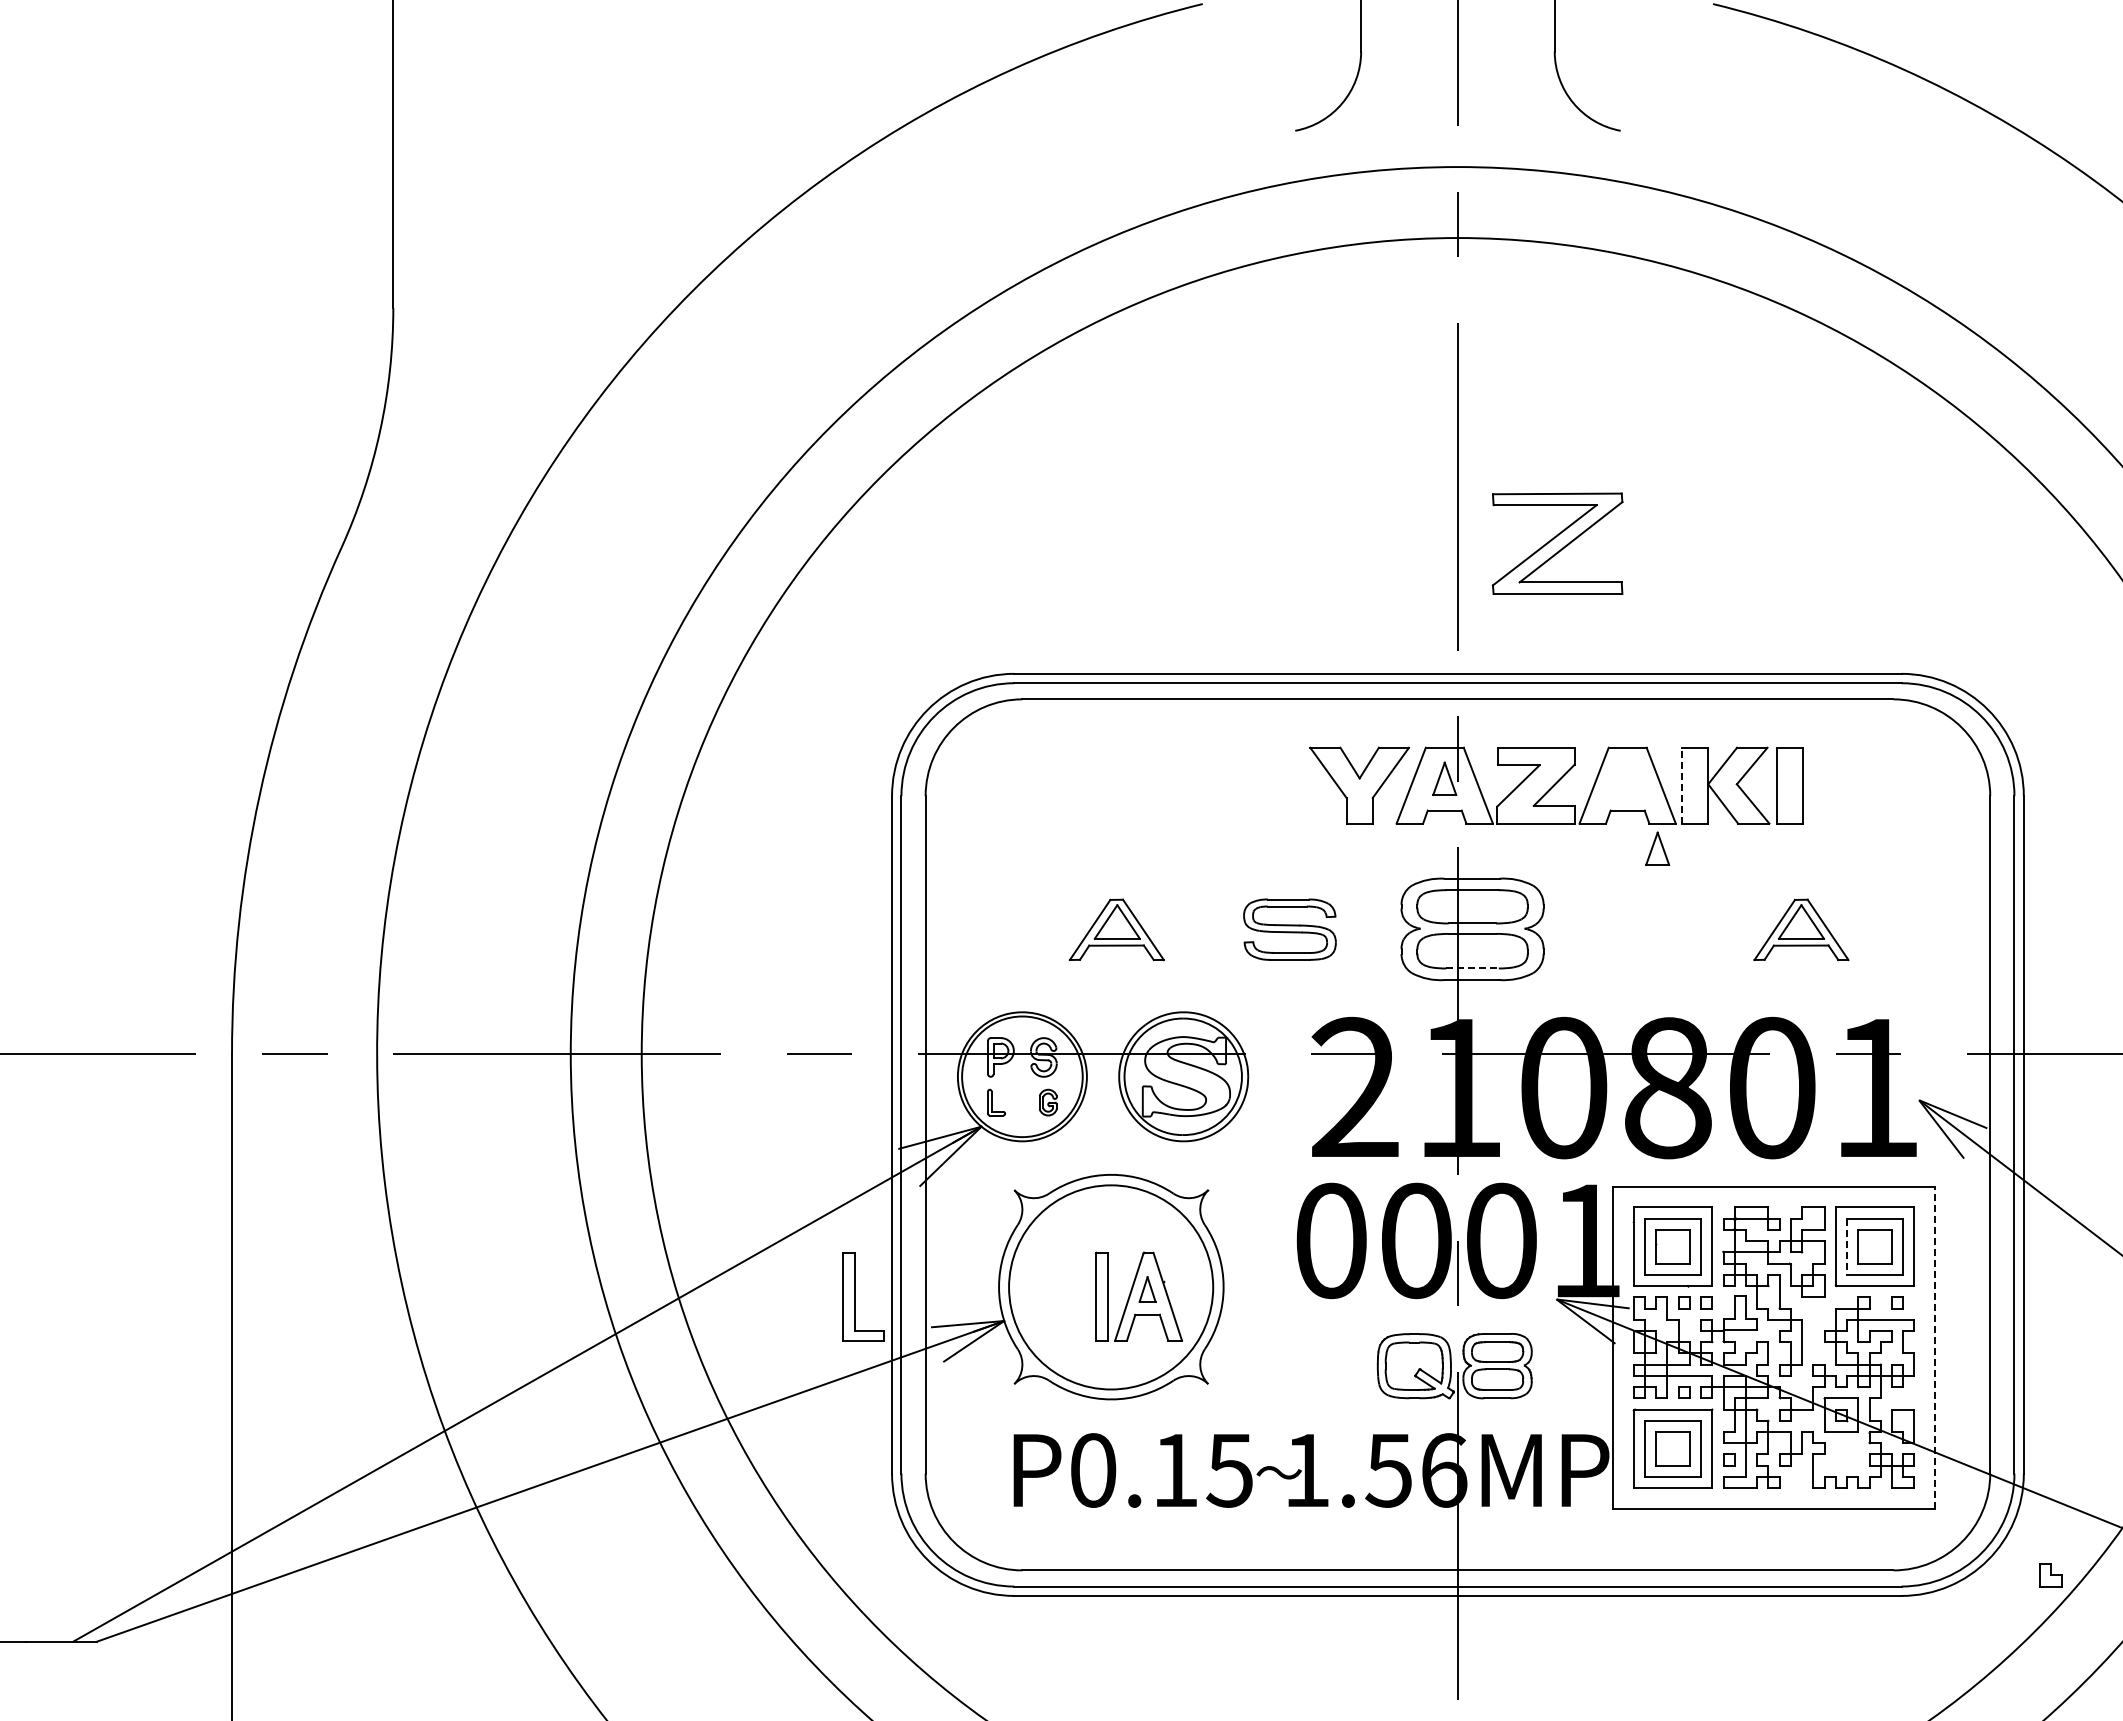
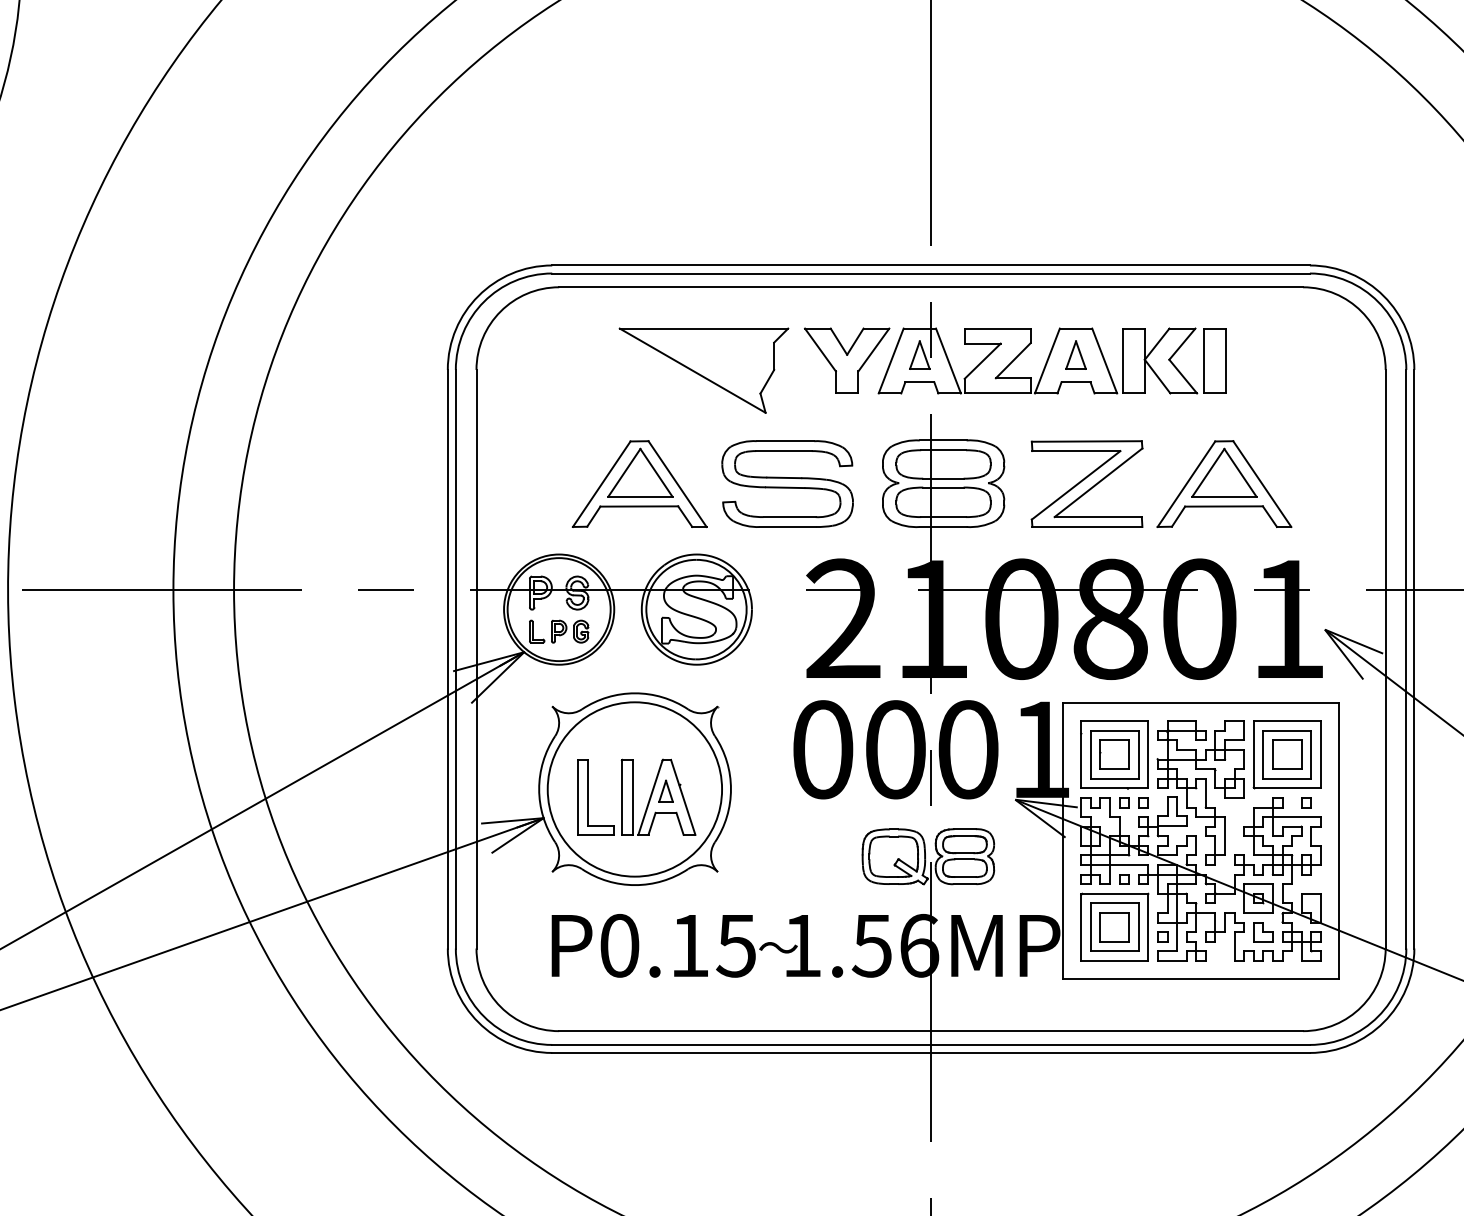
part: (1557, 543) -> (1086, 483), moved
line: (1682, 785) -> (1122, 360), dashed -> solid
part: (1191, 796) -> (703, 370), added
part: (1657, 848) -> (1075, 354), moved
part: (1116, 929) -> (639, 483), size x1.67
part: (1289, 929) -> (787, 483), size x1.67
part: (1801, 929) -> (1224, 483), size x1.67
line: (1473, 968) -> (944, 517), dashed -> solid
part: (1022, 1102) -> (559, 631), added
line: (1847, 1247) -> (1263, 755), dashed -> solid
part: (855, 1296) -> (589, 797), moved
line: (1935, 1347) -> (1338, 840), dashed -> solid
part: (2050, 1575) -> (1262, 932), moved

